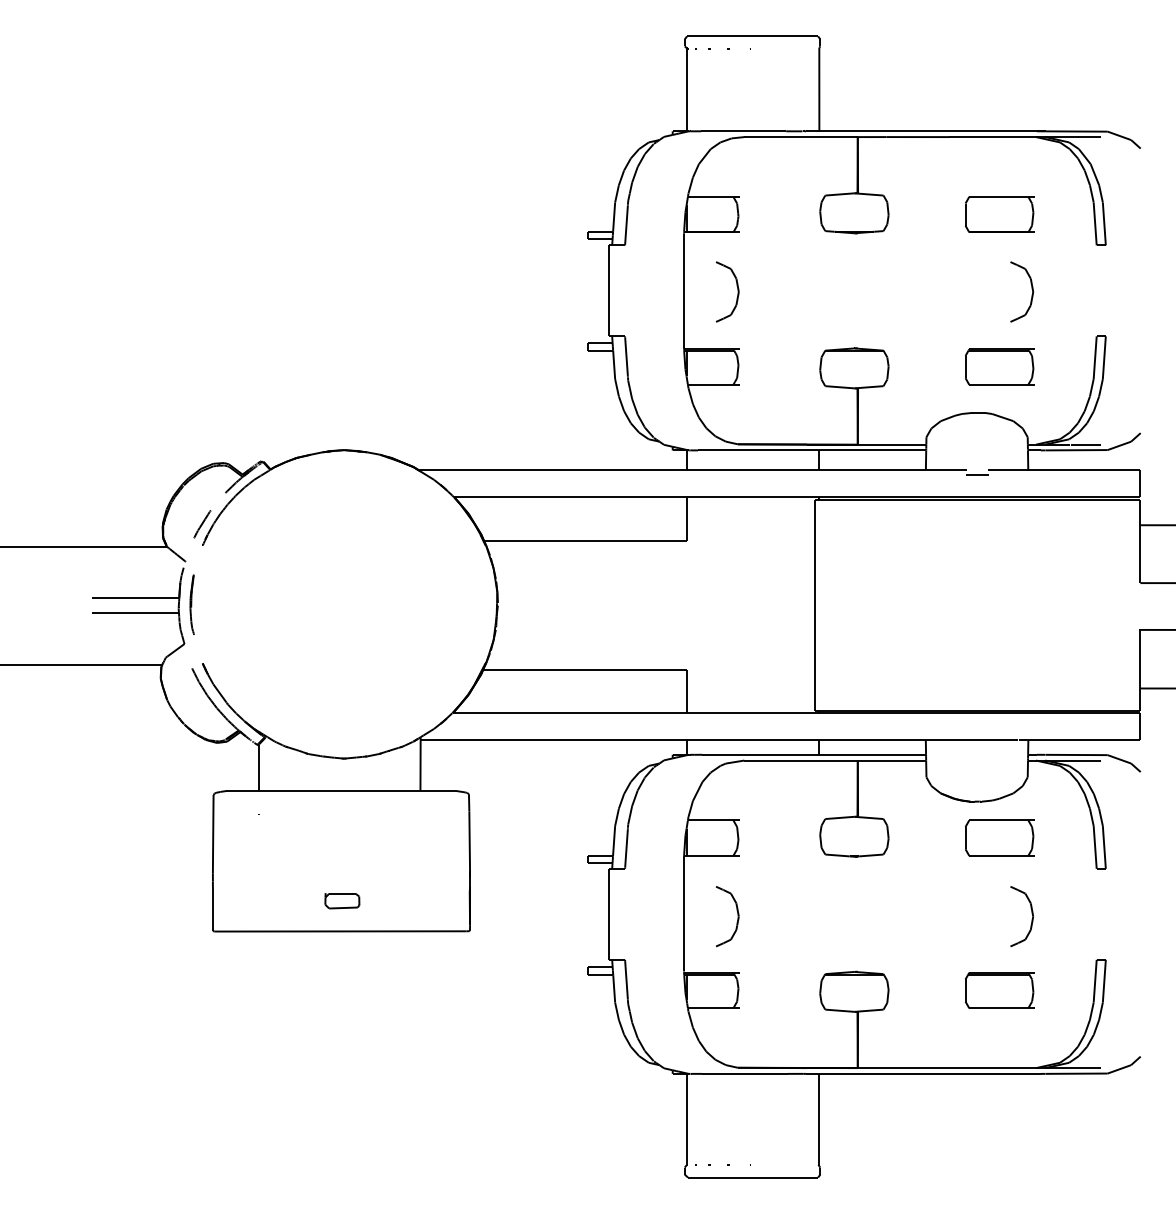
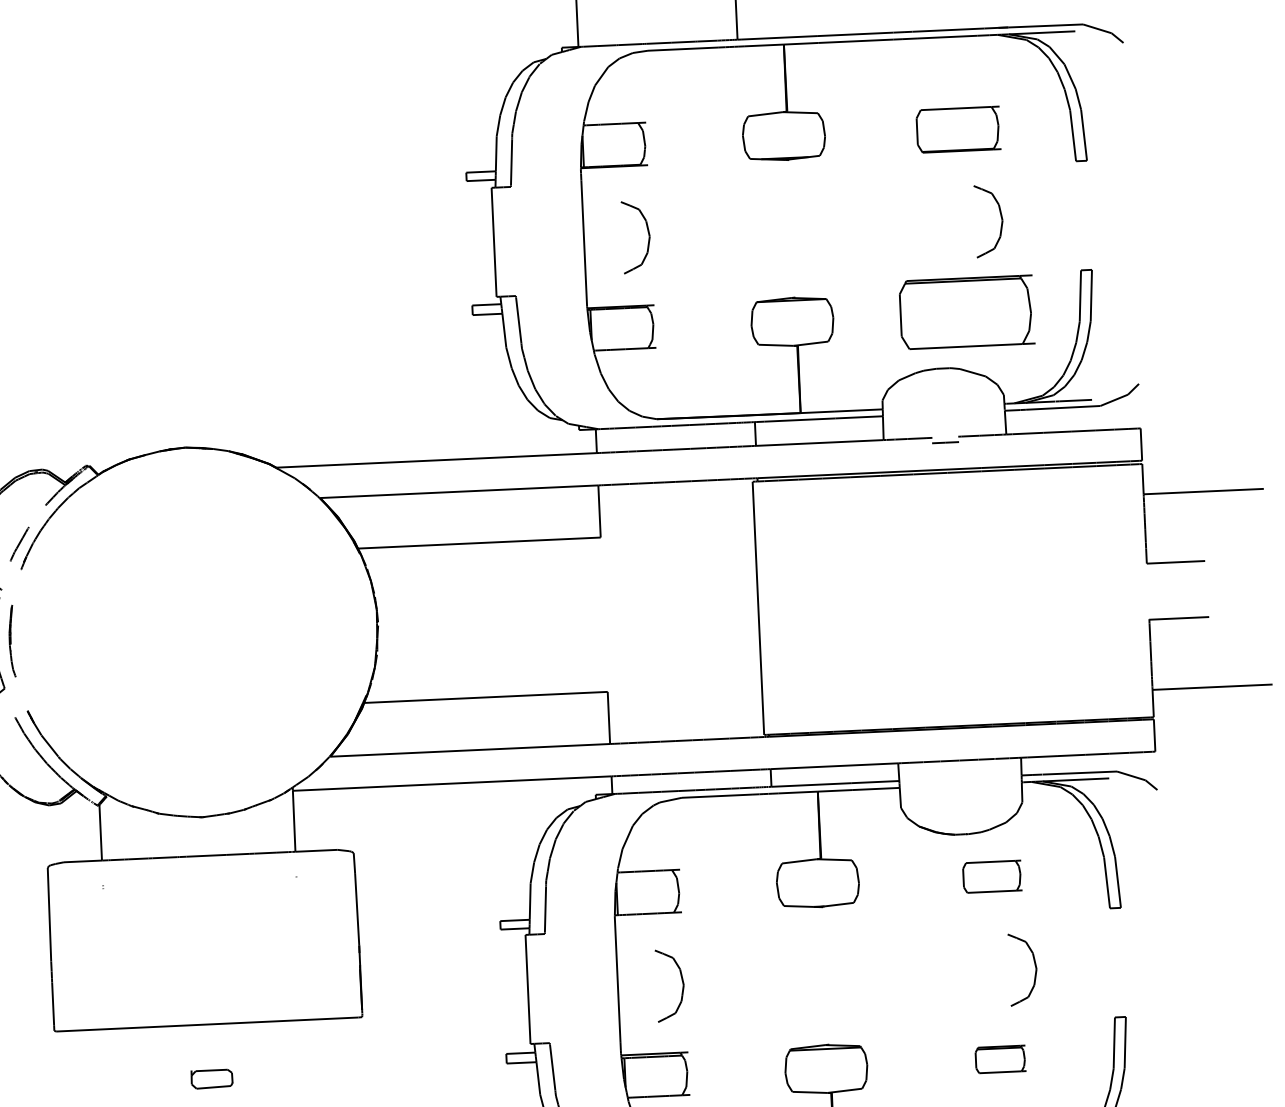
part: (999, 366) -> (966, 311), size x1.6
part: (999, 837) -> (991, 876), size x0.7
part: (342, 901) -> (212, 1079), moved
part: (999, 990) -> (1000, 1059), size x0.6

